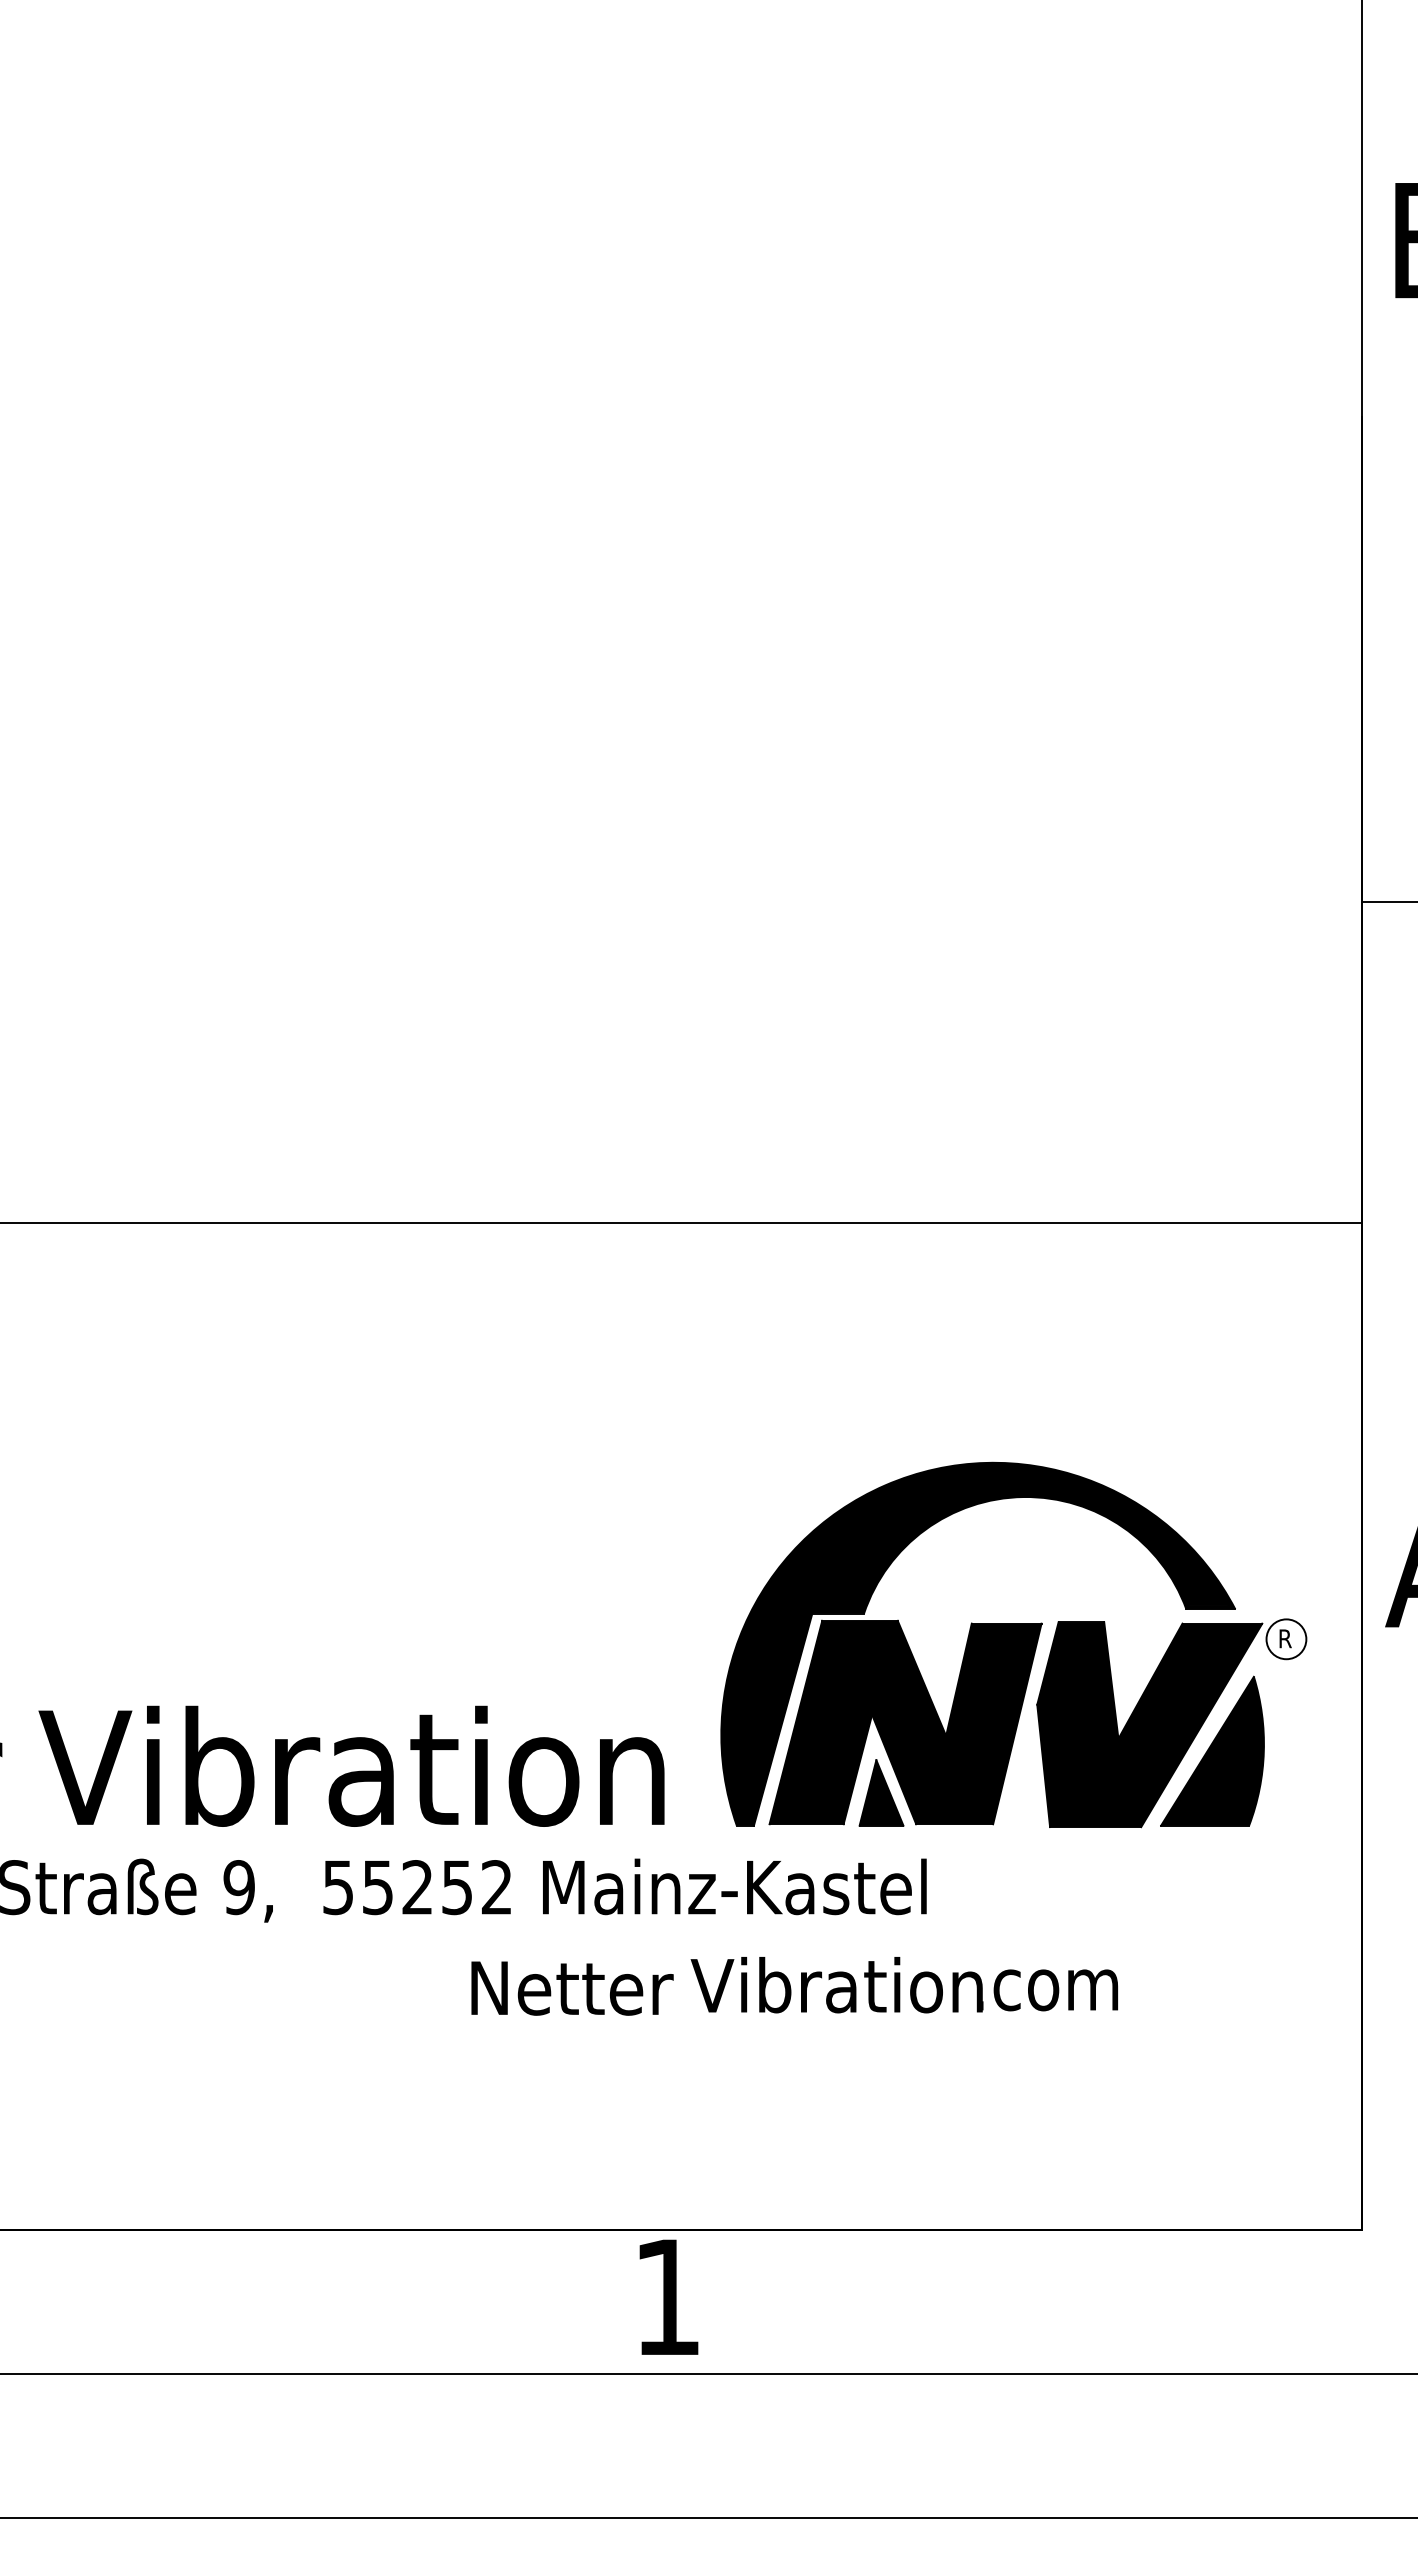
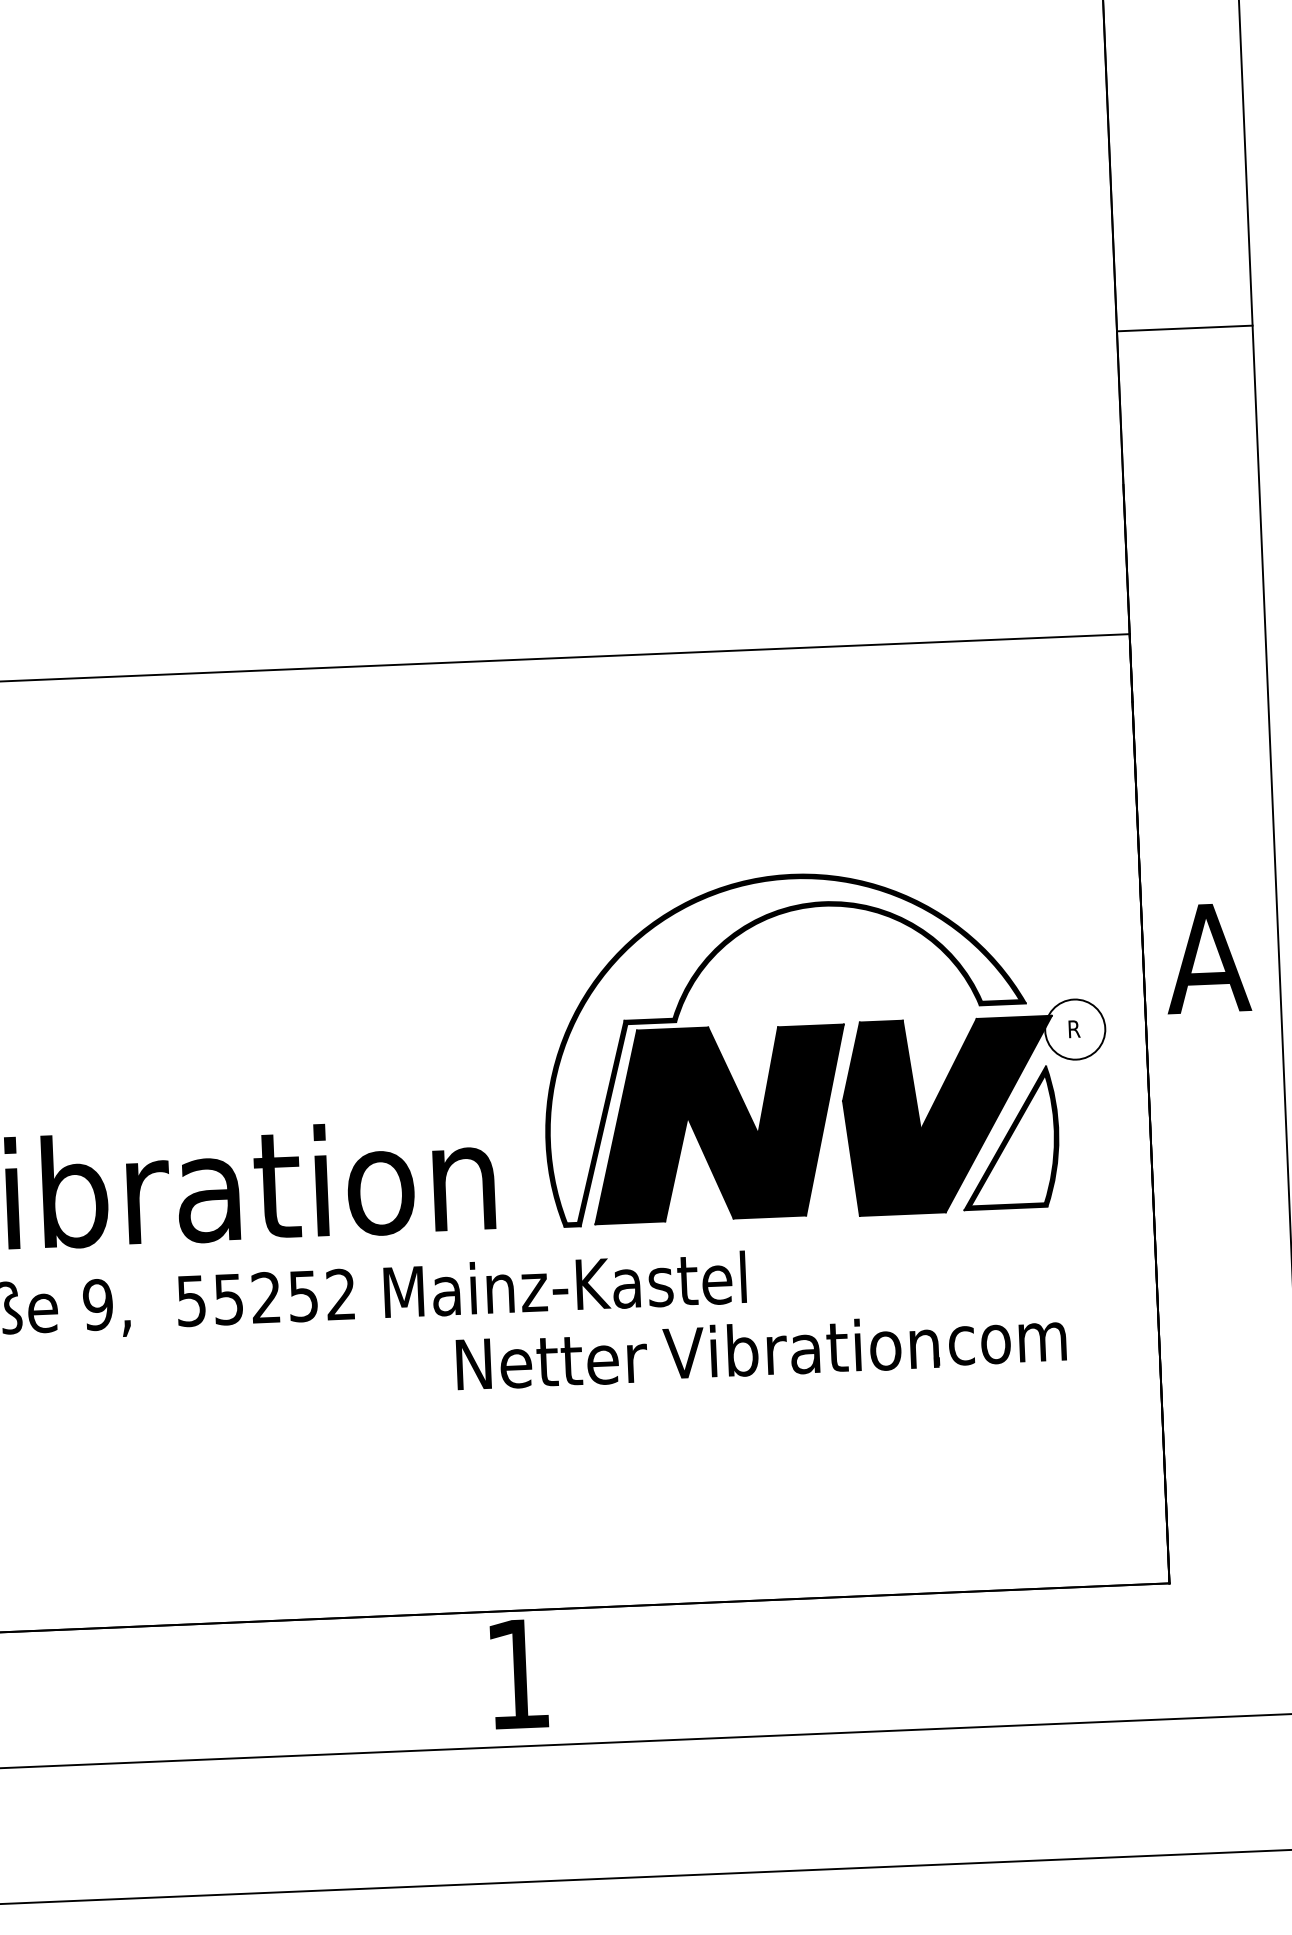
circle: (1286, 1639) -> (1075, 1029), size x1.6
fill: (977, 1643) -> (784, 1045), removed
fill: (1213, 1753) -> (1011, 1140), removed
part: (881, 1792) -> (699, 1189), removed
text: (794, 1986) -> (761, 1350), moved

